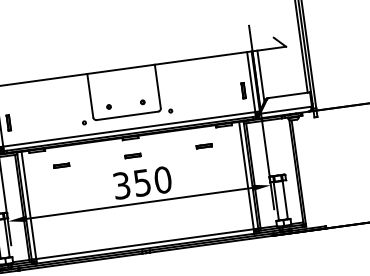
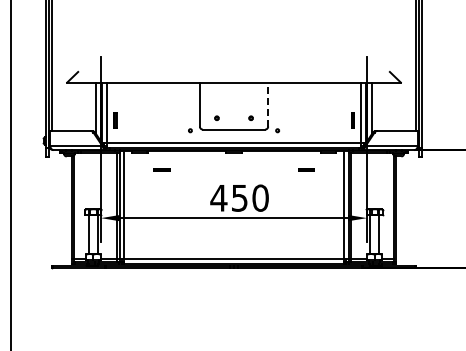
line: (158, 86) -> (268, 104), solid -> dashed
line: (132, 155) -> (233, 169), removed
text: (121, 185) -> (218, 197), 350 -> 450

